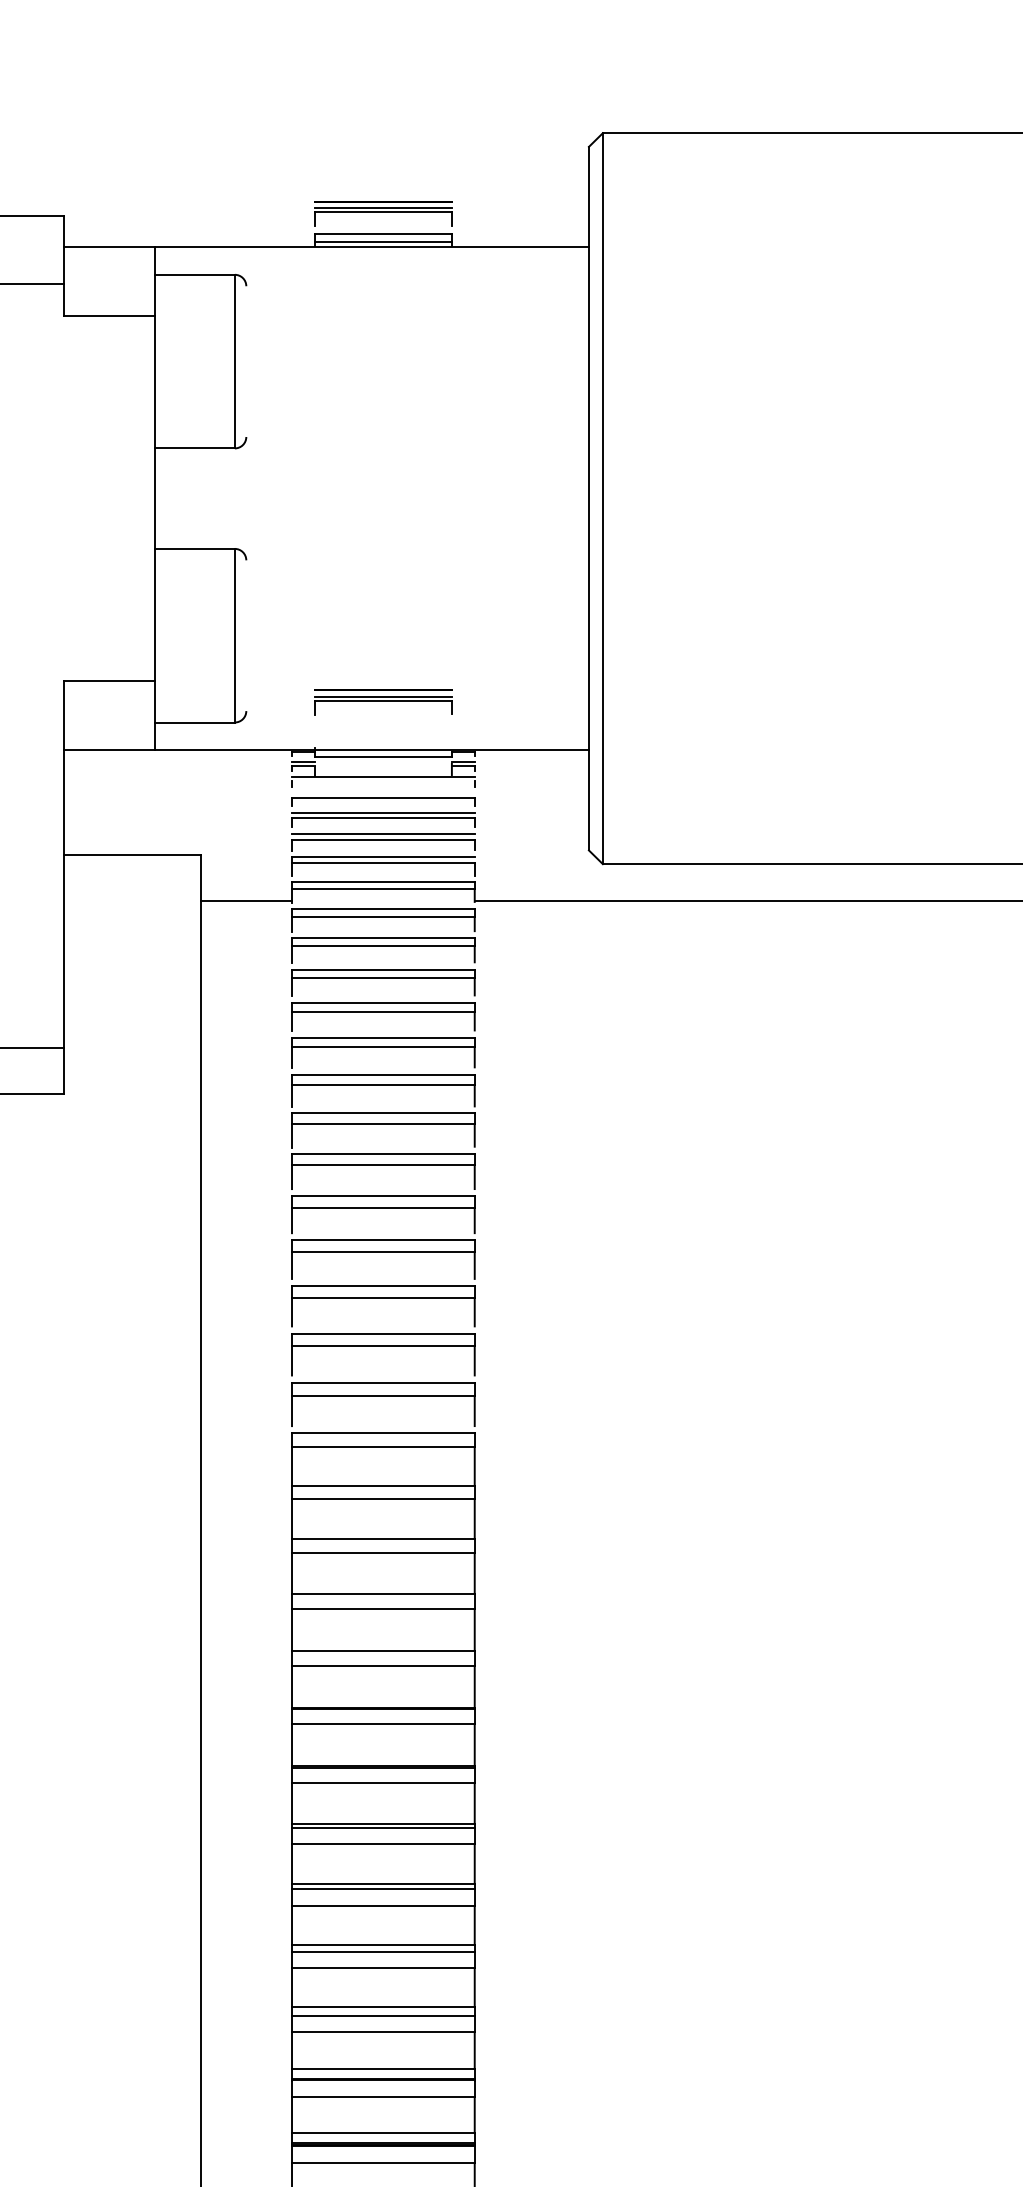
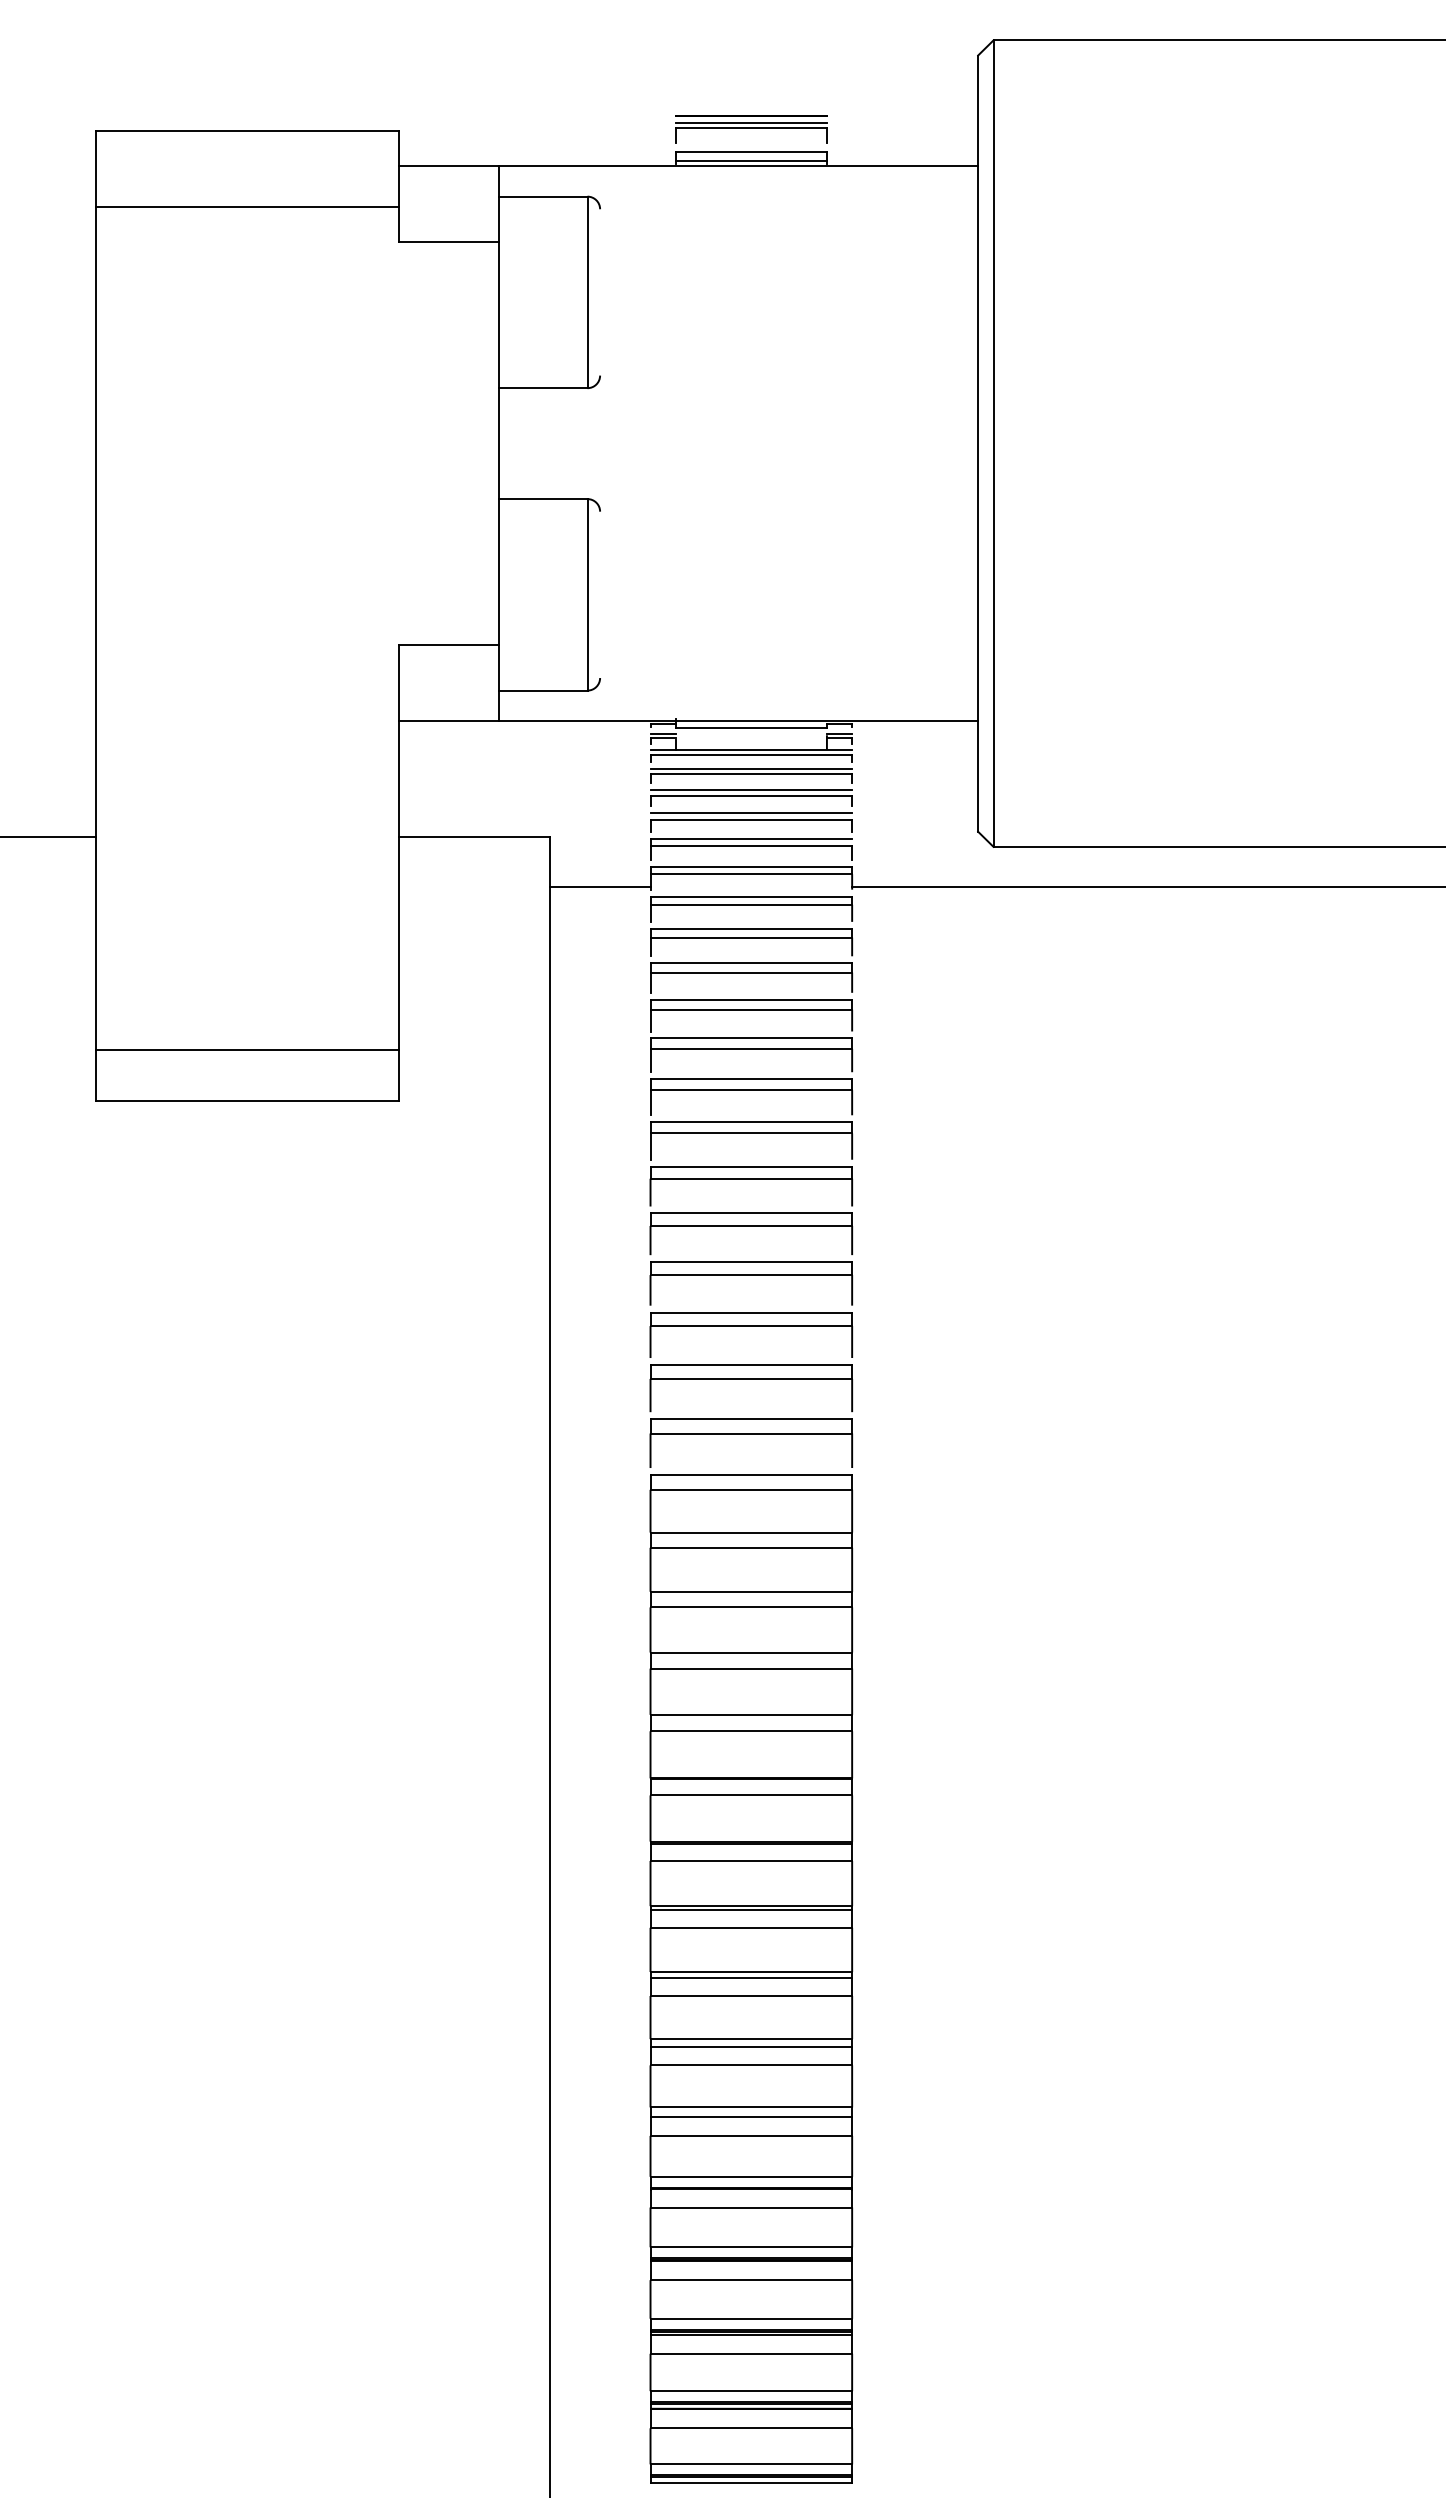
part: (383, 702) -> (751, 668), removed
line: (383, 781) -> (751, 755), added
line: (383, 793) -> (751, 769), added

